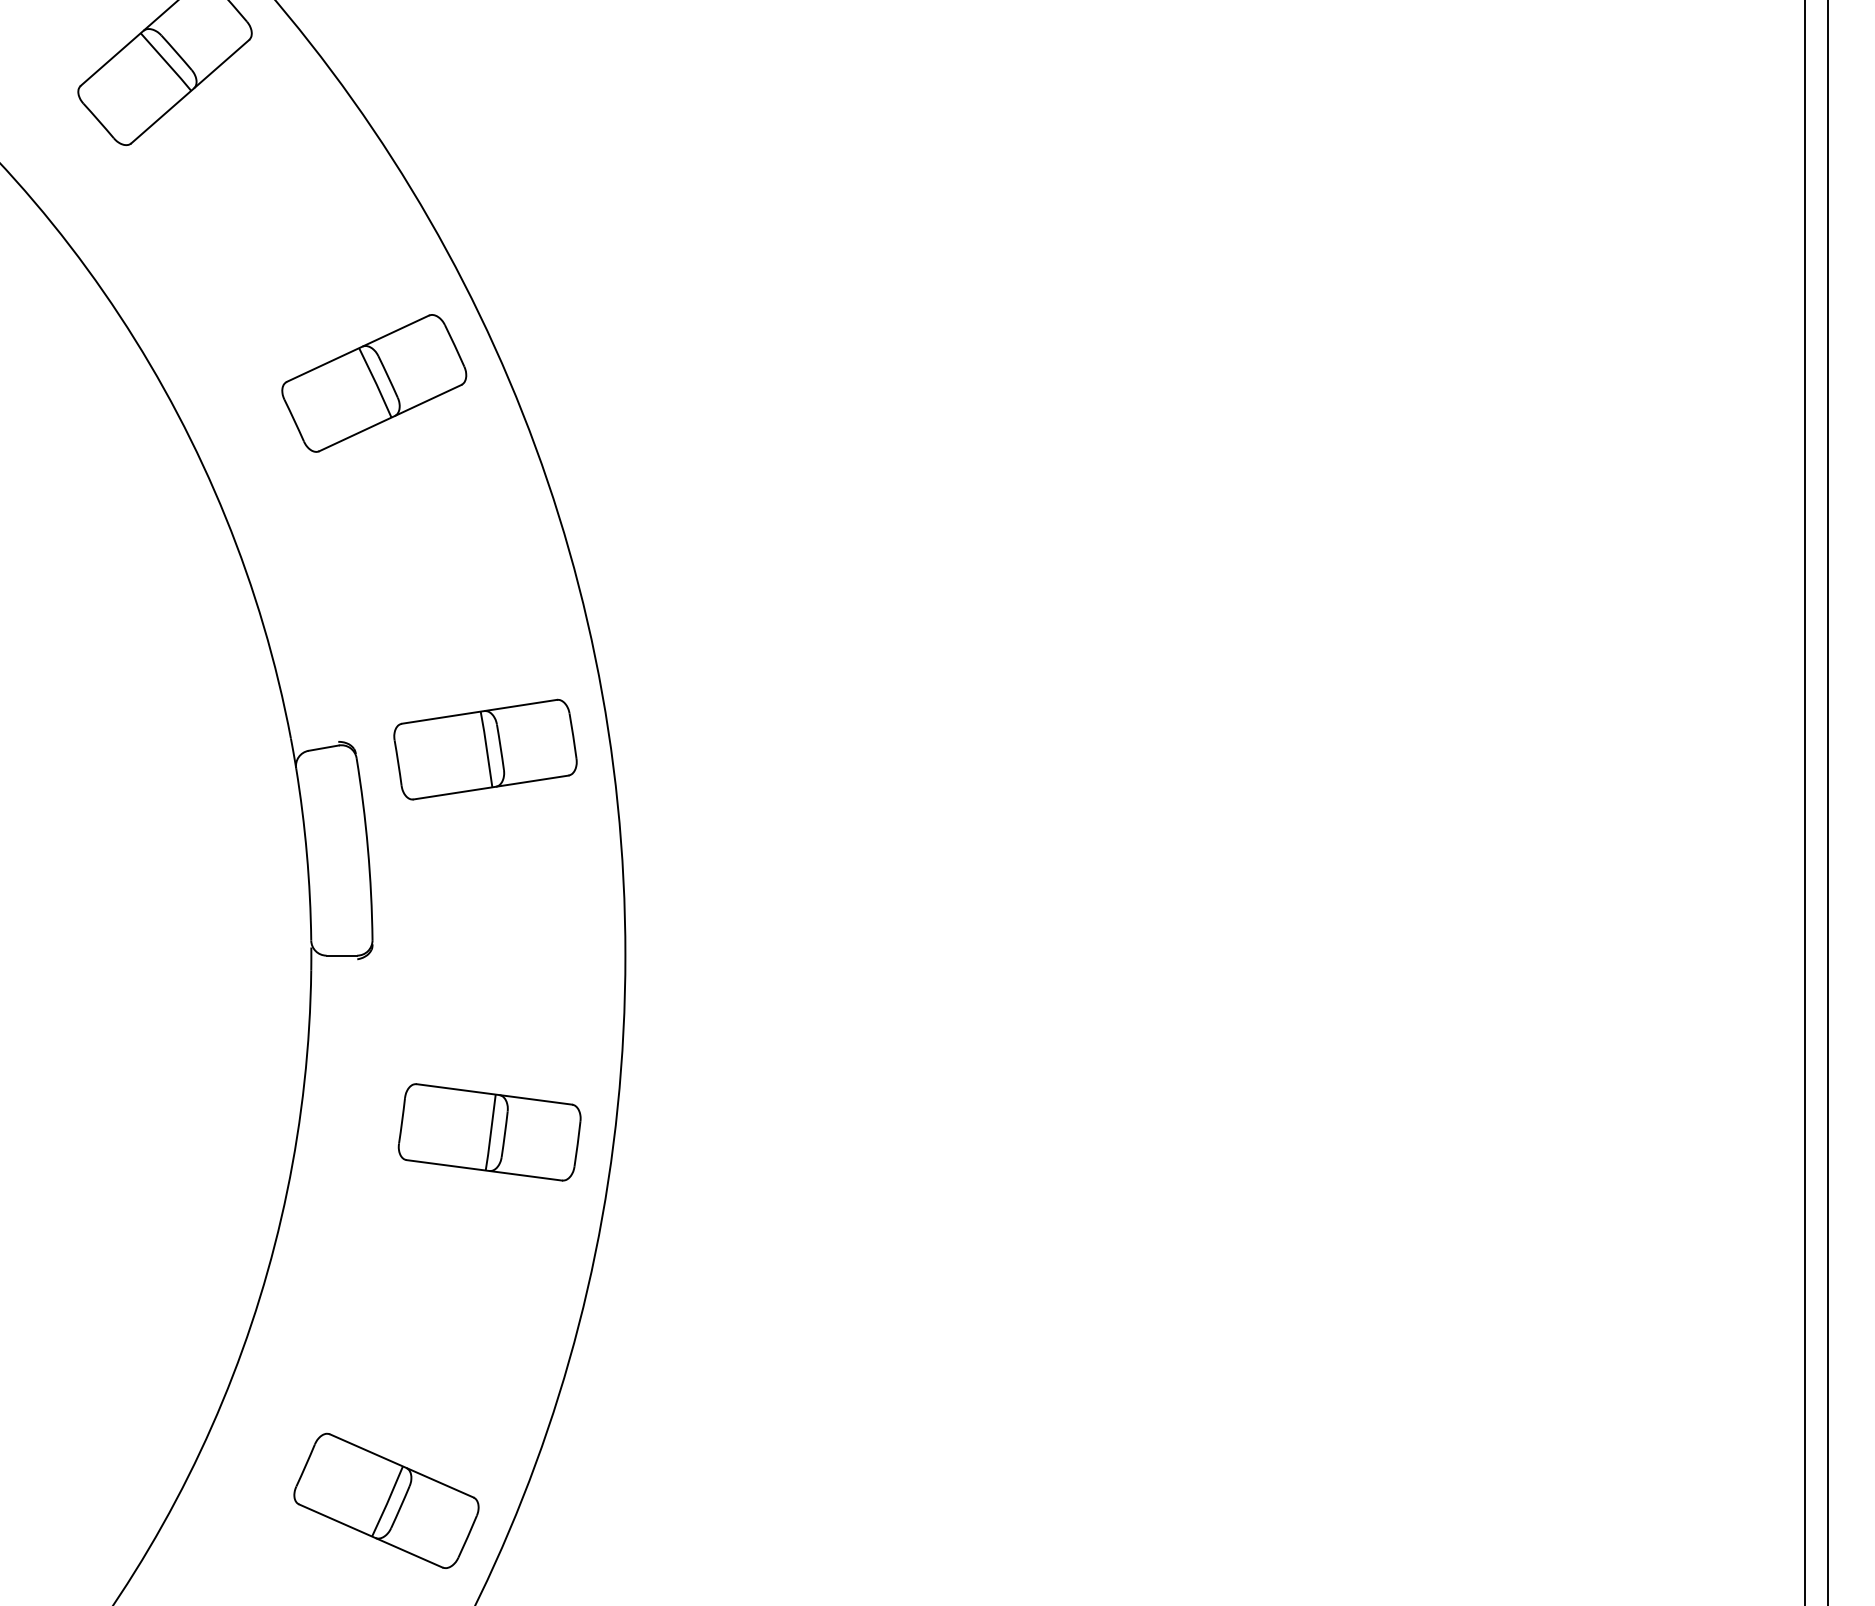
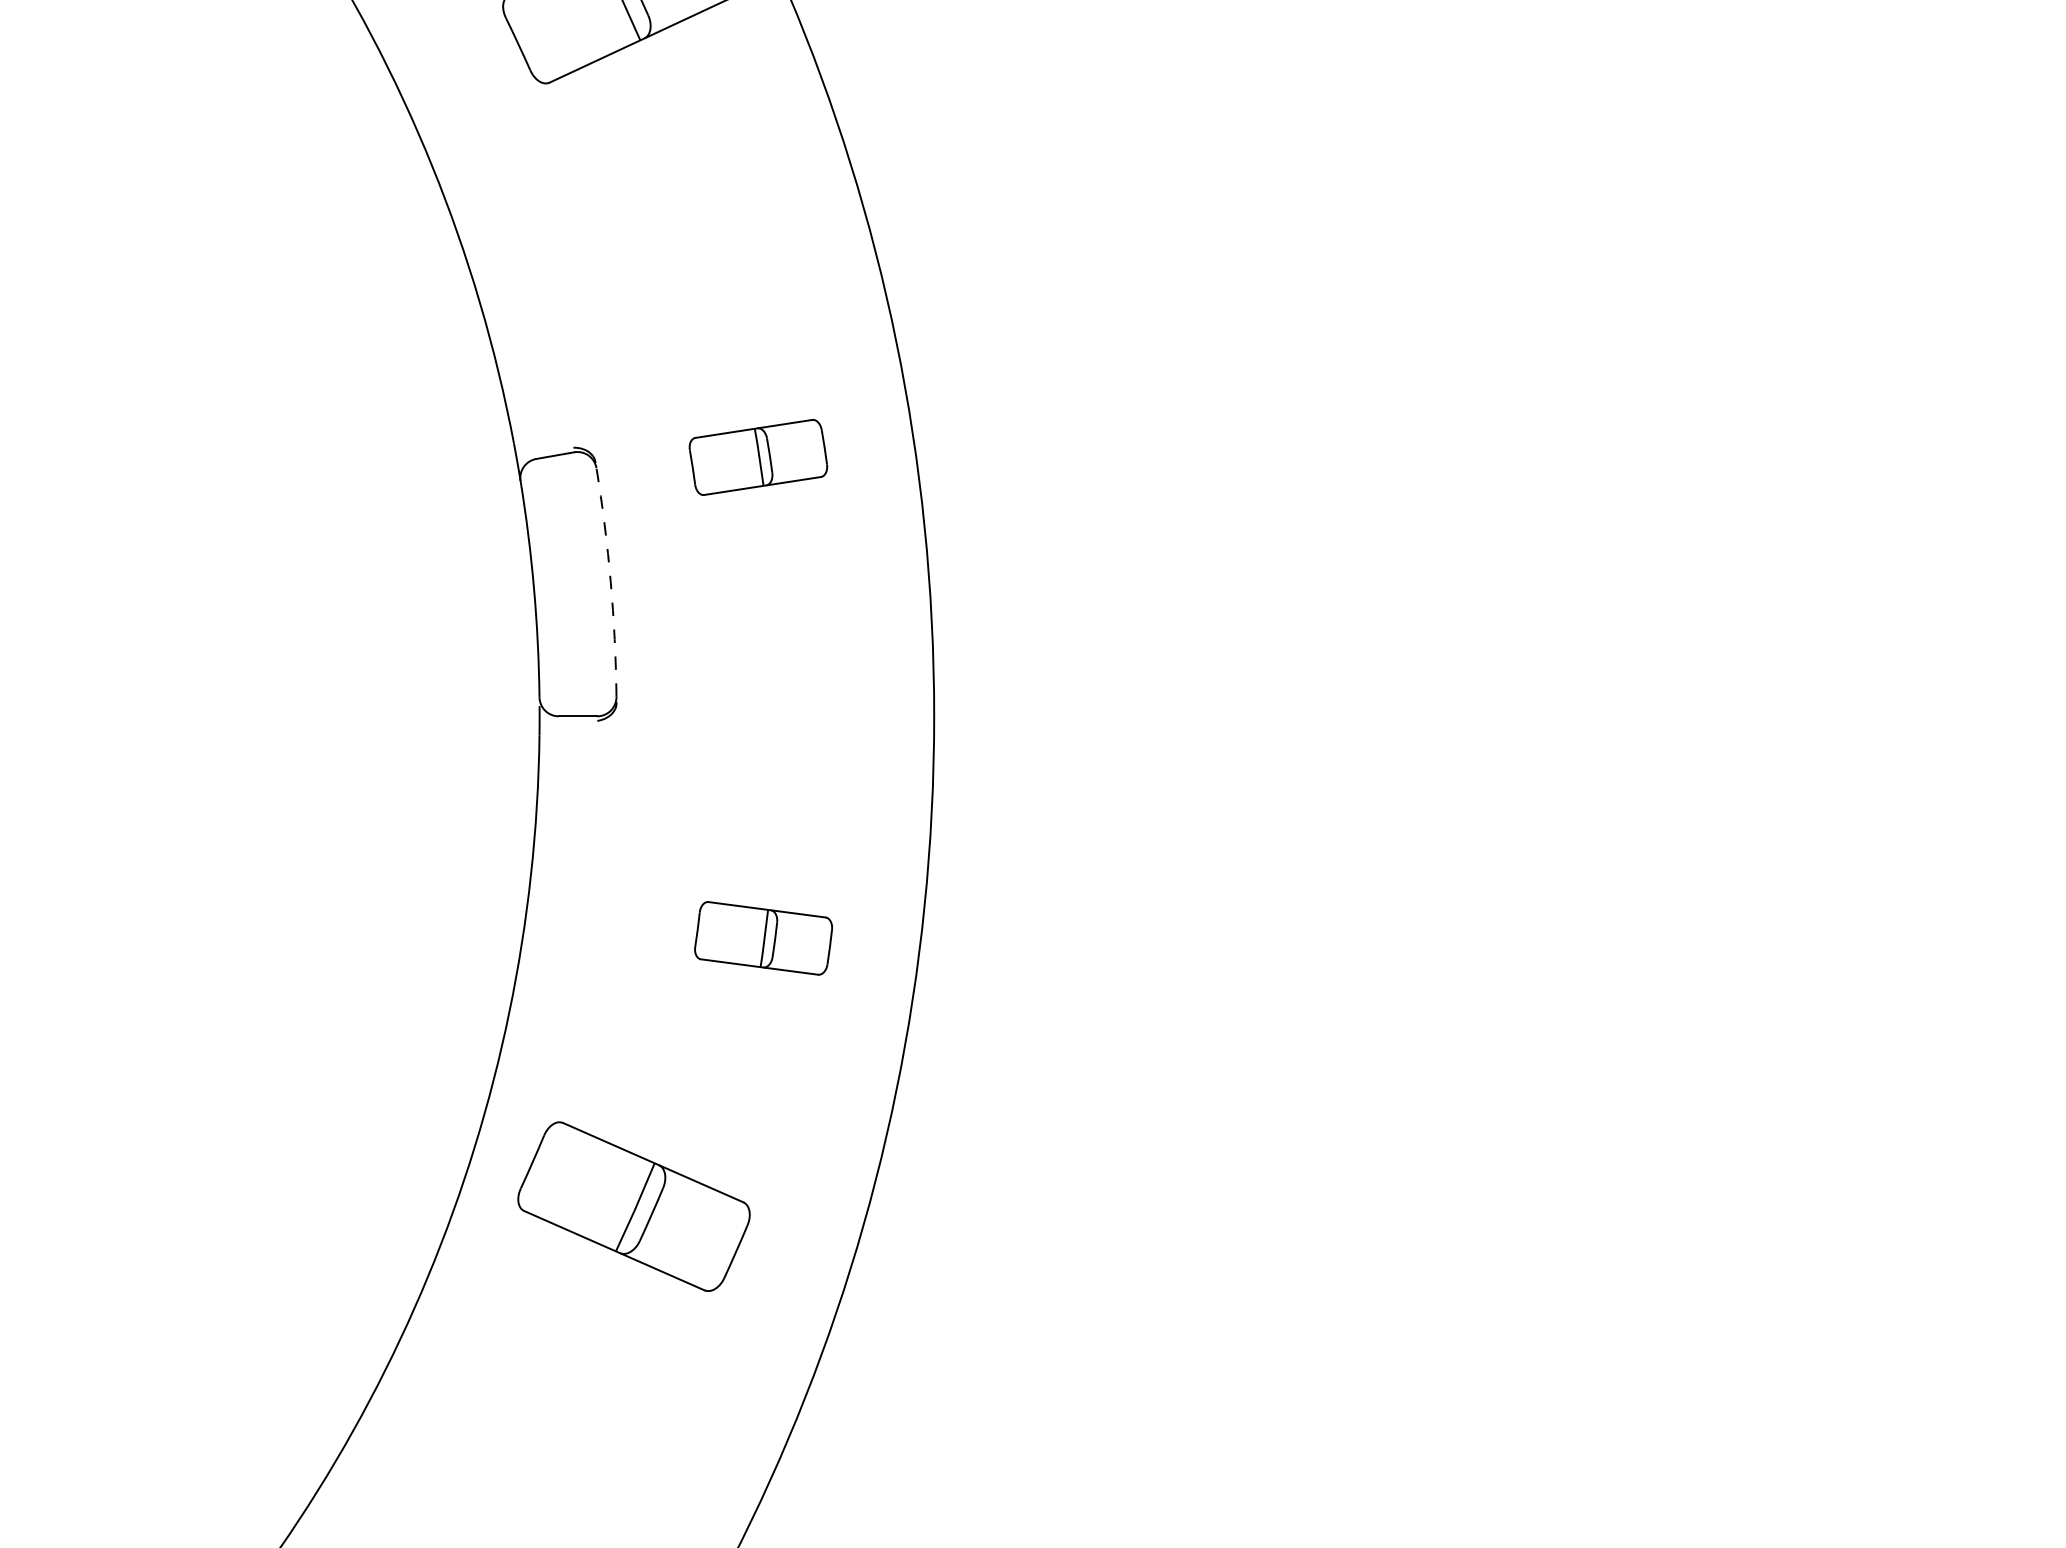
part: (485, 749) -> (758, 457), size x0.6
arc: (367, 848) -> (610, 581), solid -> dashed
part: (489, 1132) -> (763, 938), size x0.6
part: (386, 1500) -> (634, 1206), moved

